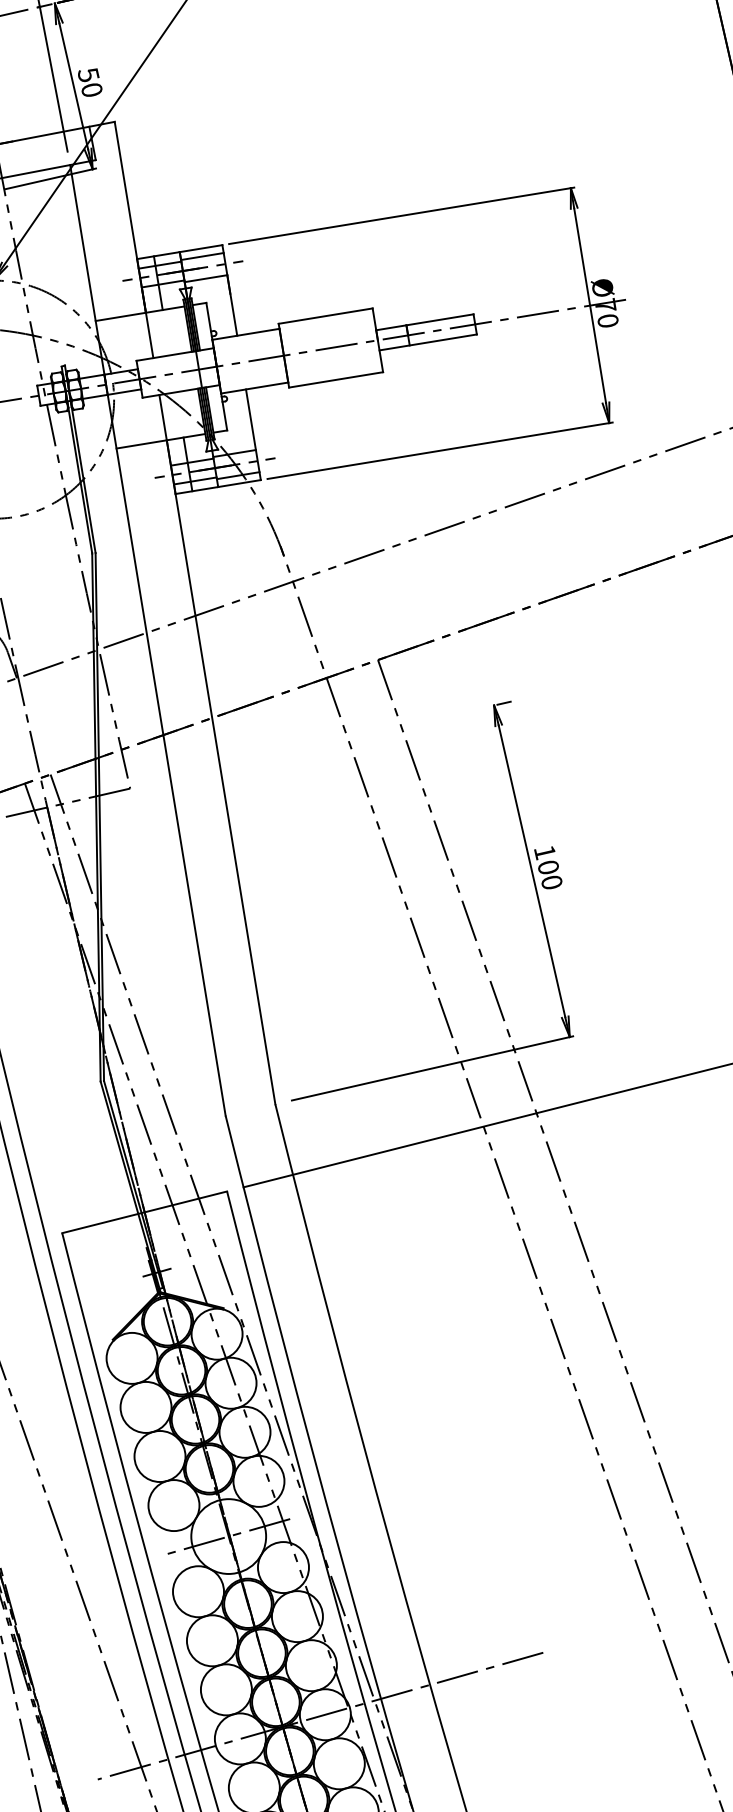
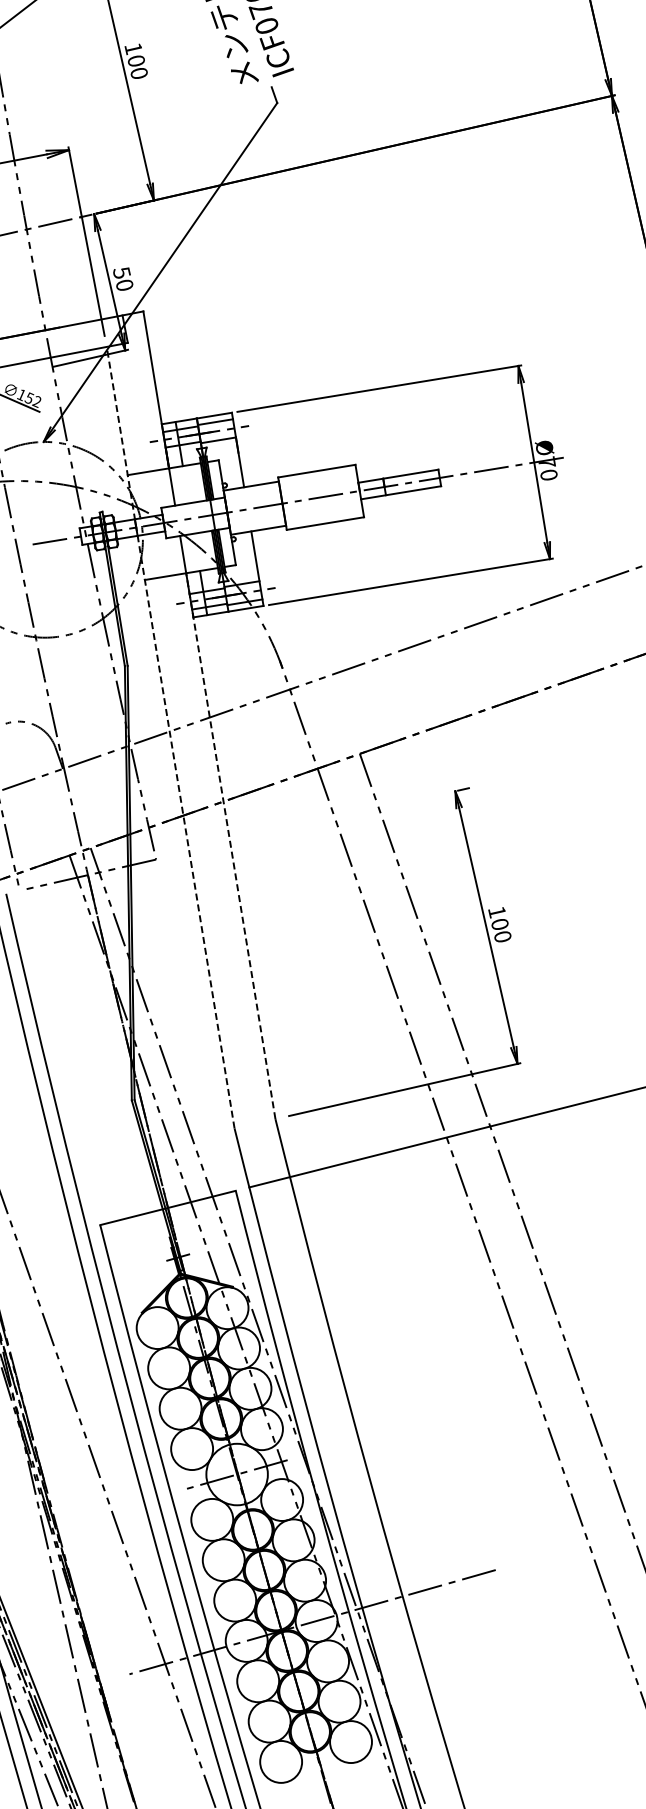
line: (147, 640) -> (170, 737), solid -> dashed
line: (220, 772) -> (230, 846), solid -> dashed

